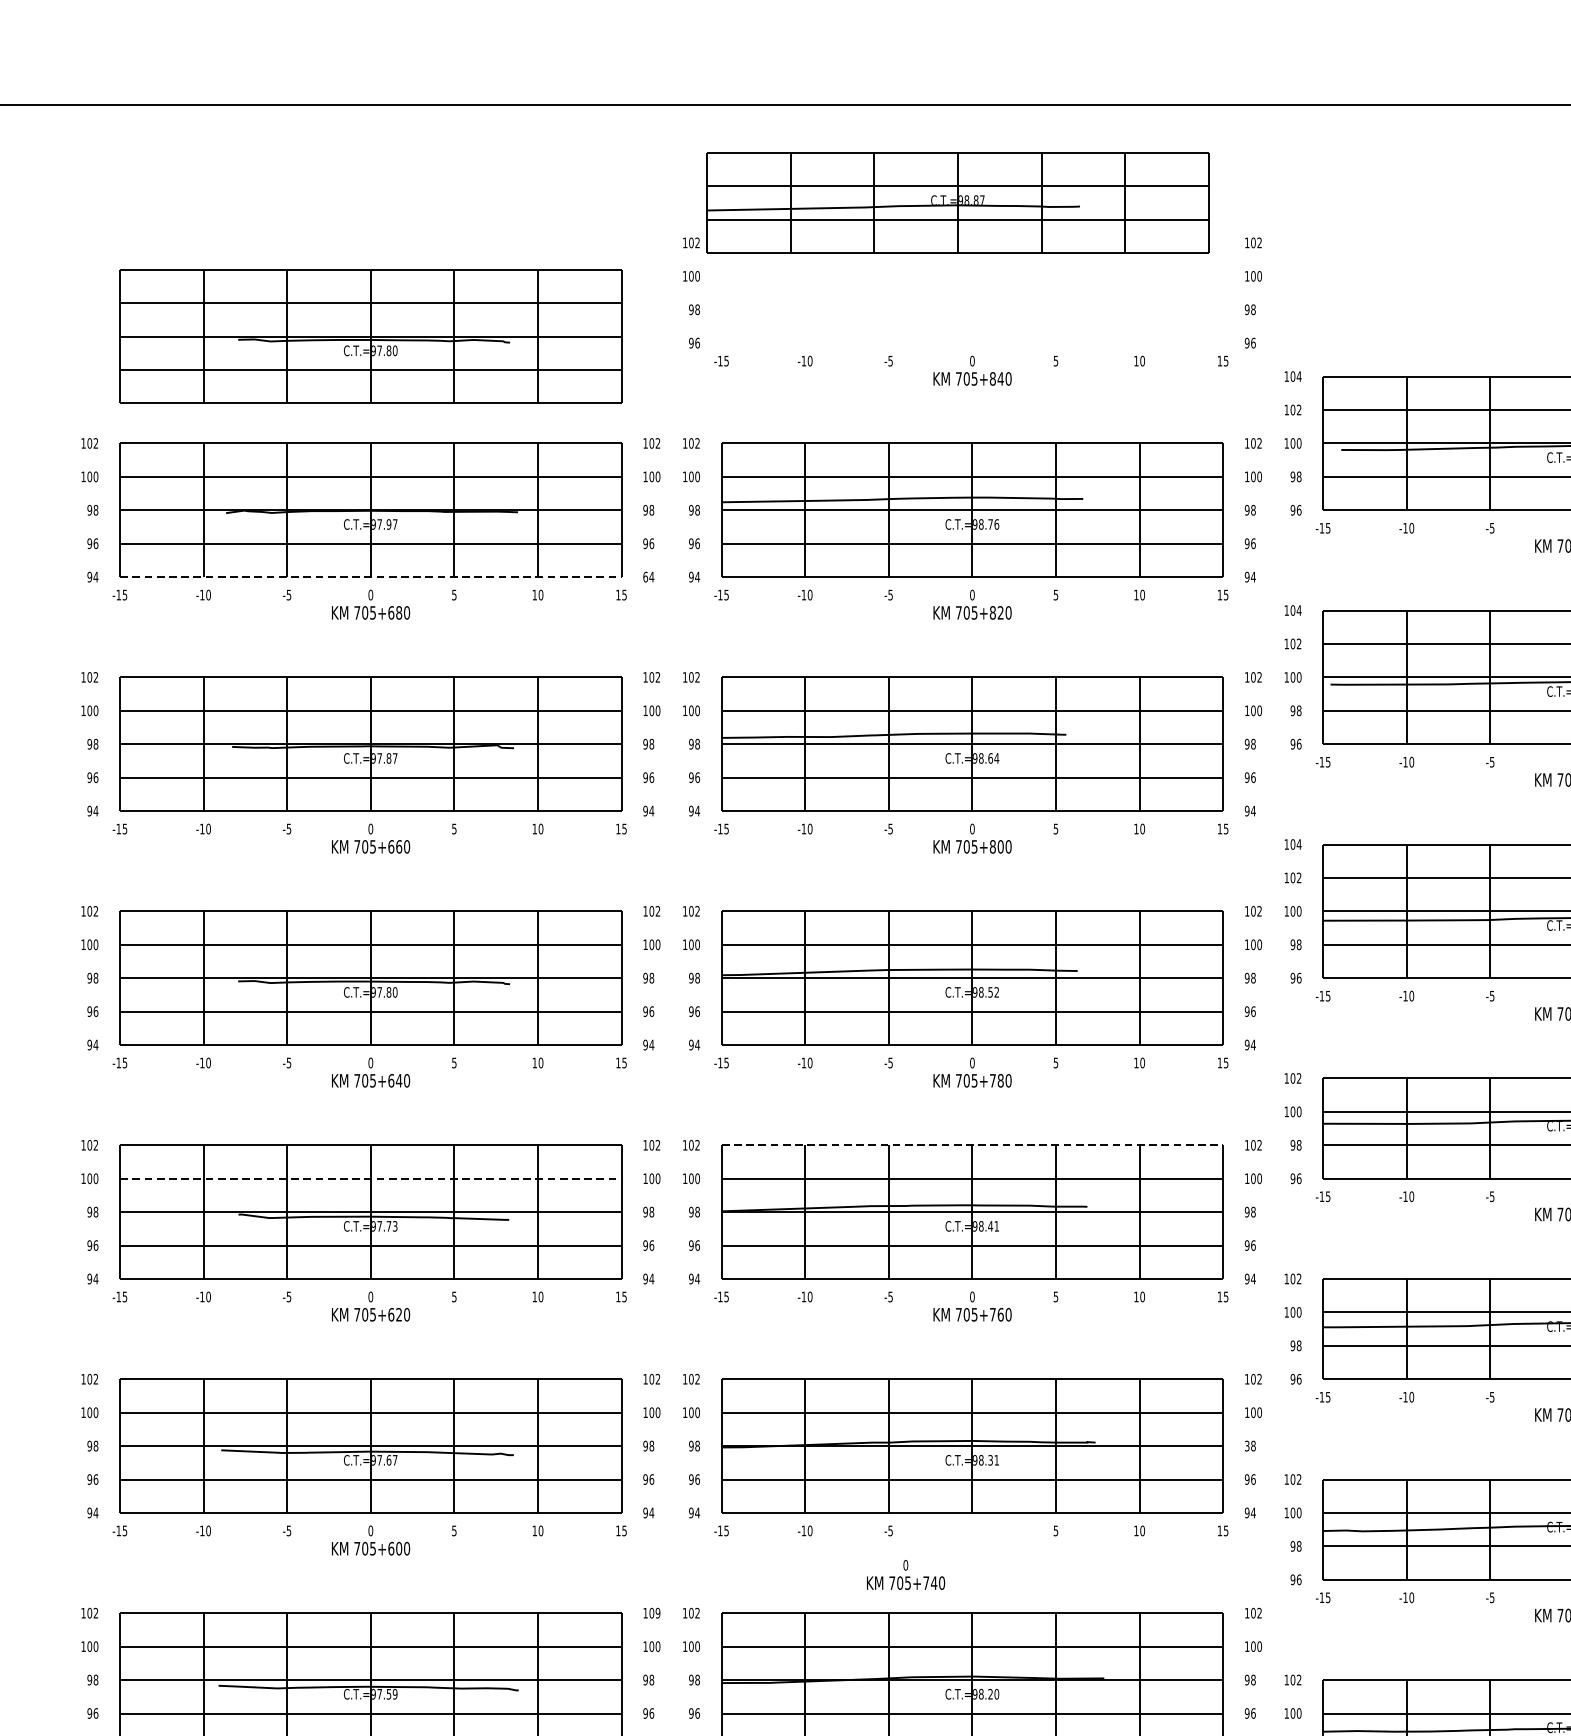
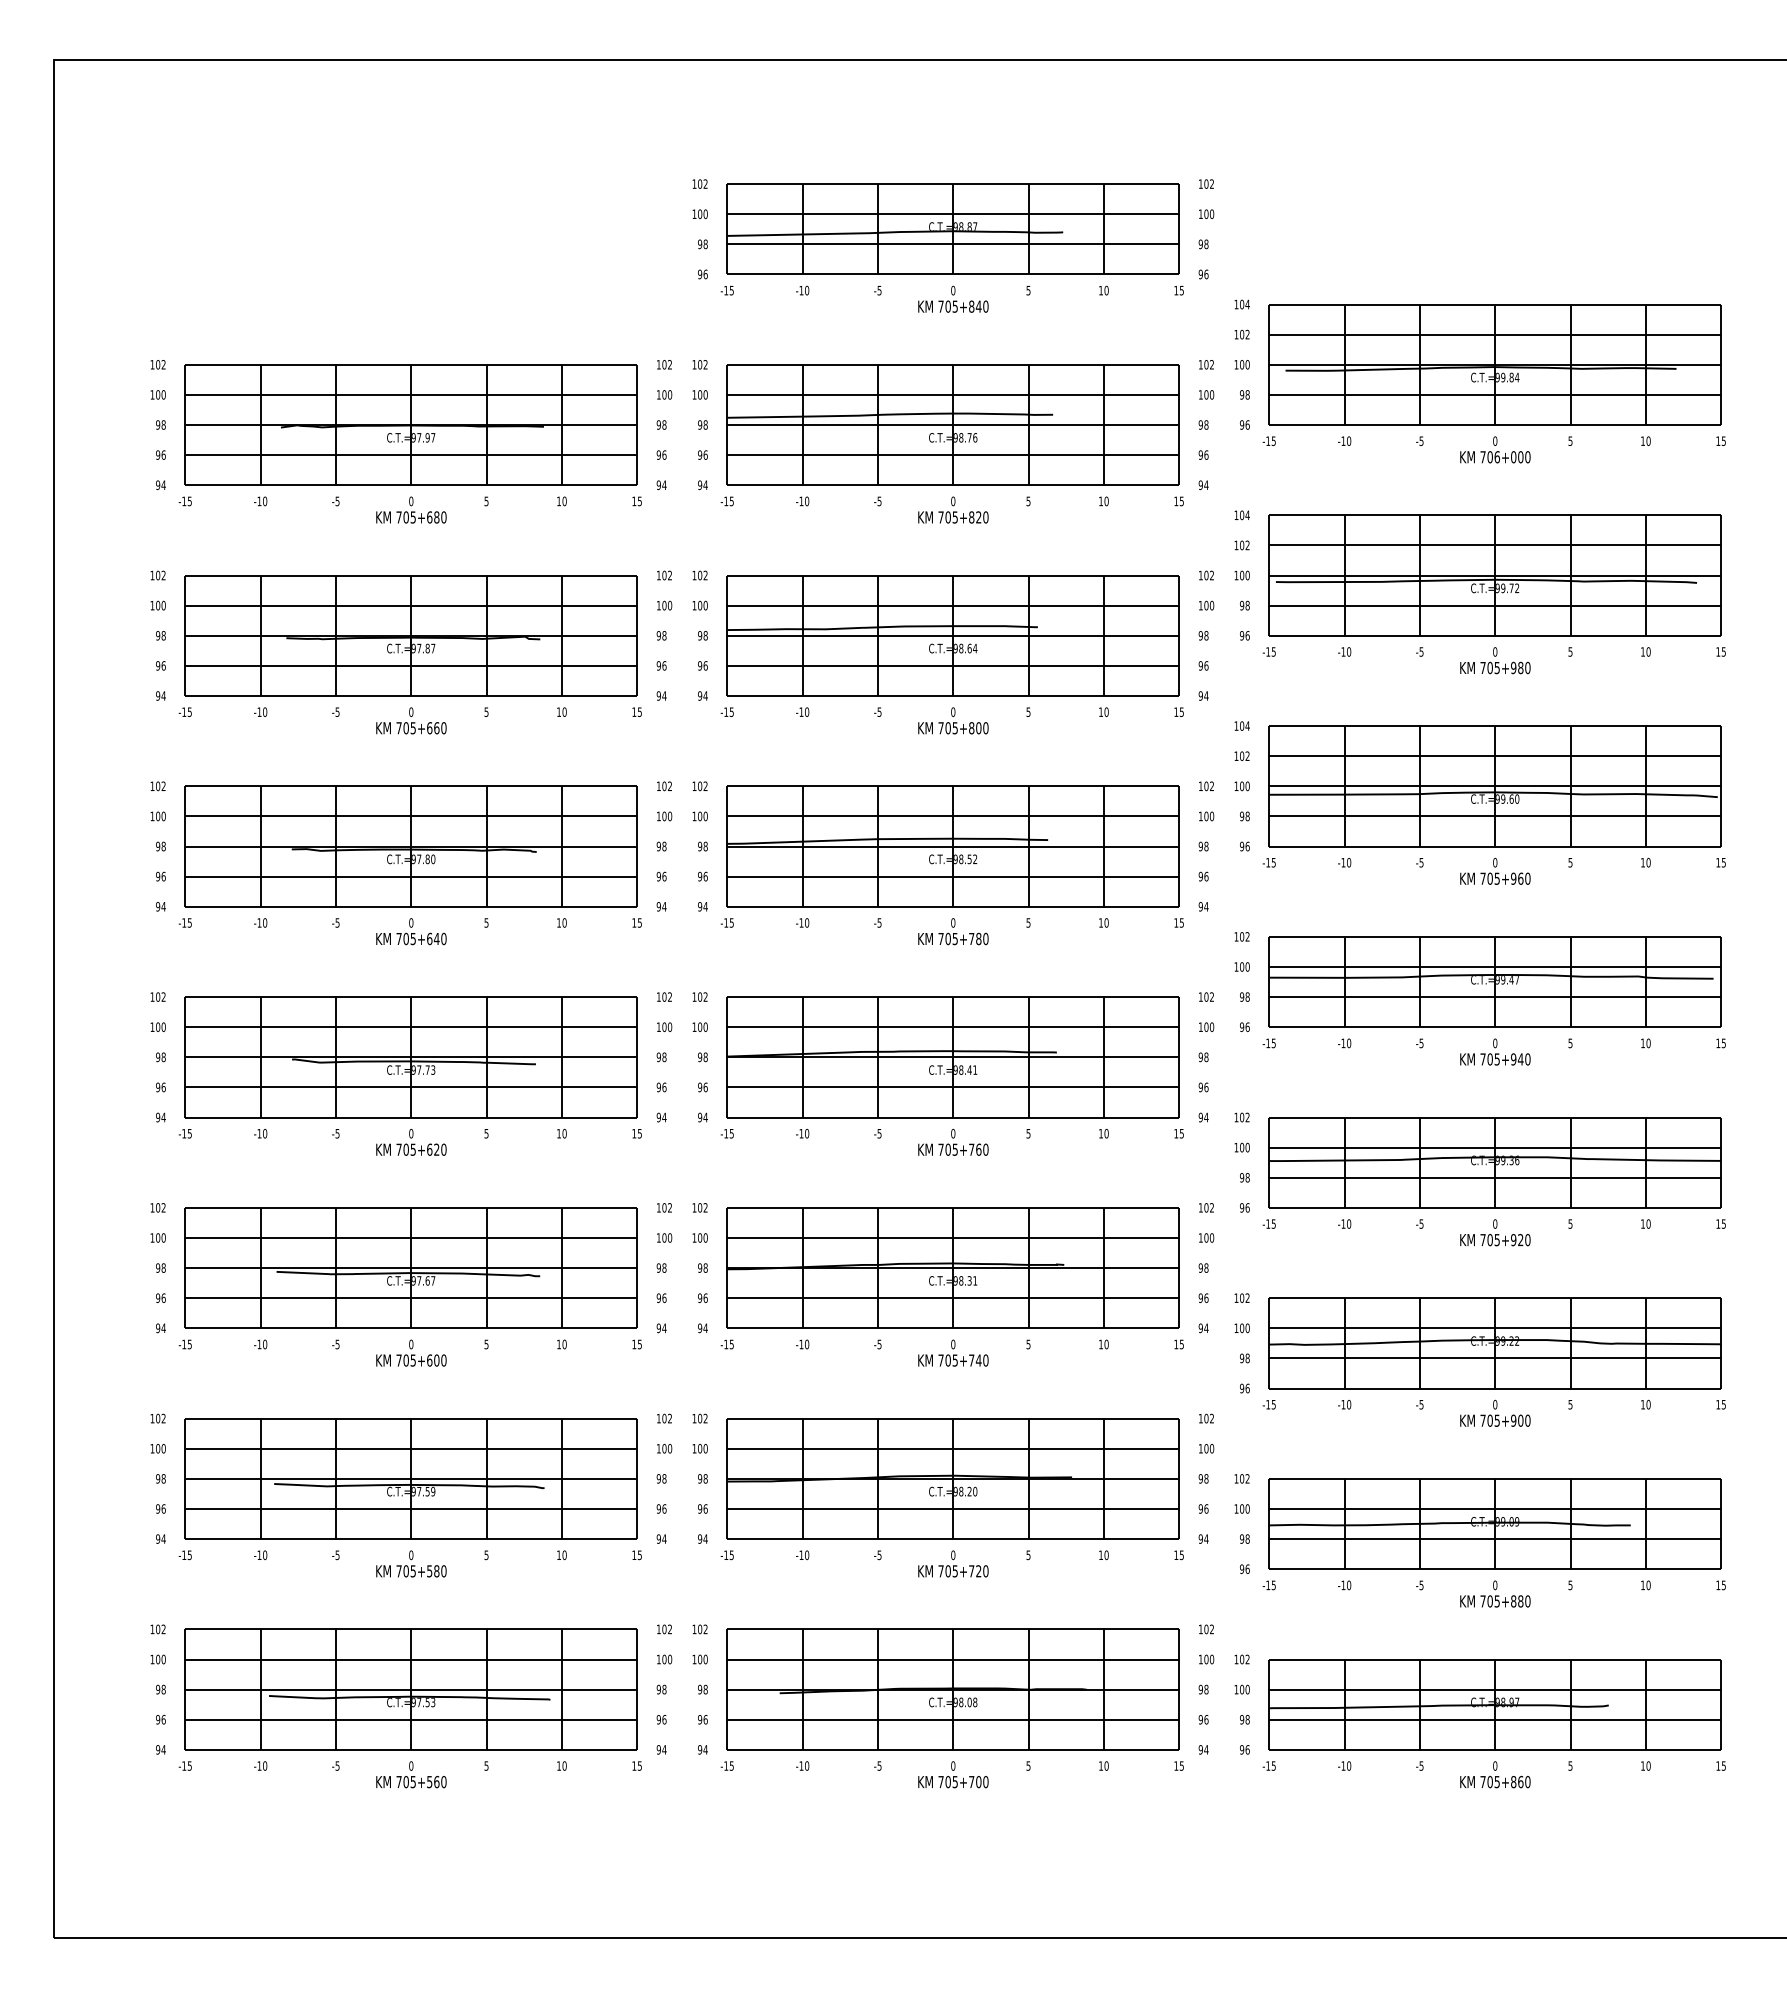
part: (957, 202) -> (952, 228), moved
part: (369, 336) -> (410, 268), removed
text: (645, 576) -> (658, 484), 64 -> 94
line: (371, 577) -> (411, 485), dashed -> solid
line: (972, 1145) -> (953, 997), dashed -> solid
line: (371, 1179) -> (411, 1027), dashed -> solid
text: (1246, 1445) -> (1200, 1267), 38 -> 98
text: (906, 1574) -> (953, 1352), moved
text: (657, 1613) -> (669, 1418), 109 -> 102

